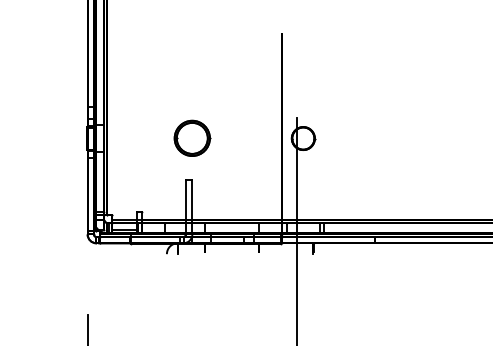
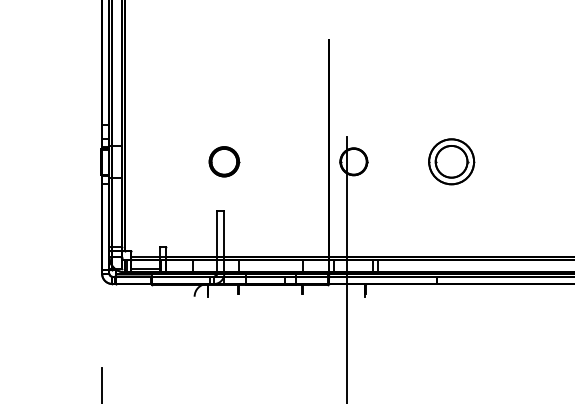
part: (192, 138) -> (224, 161), size x0.71
part: (386, 138) -> (450, 161), added

